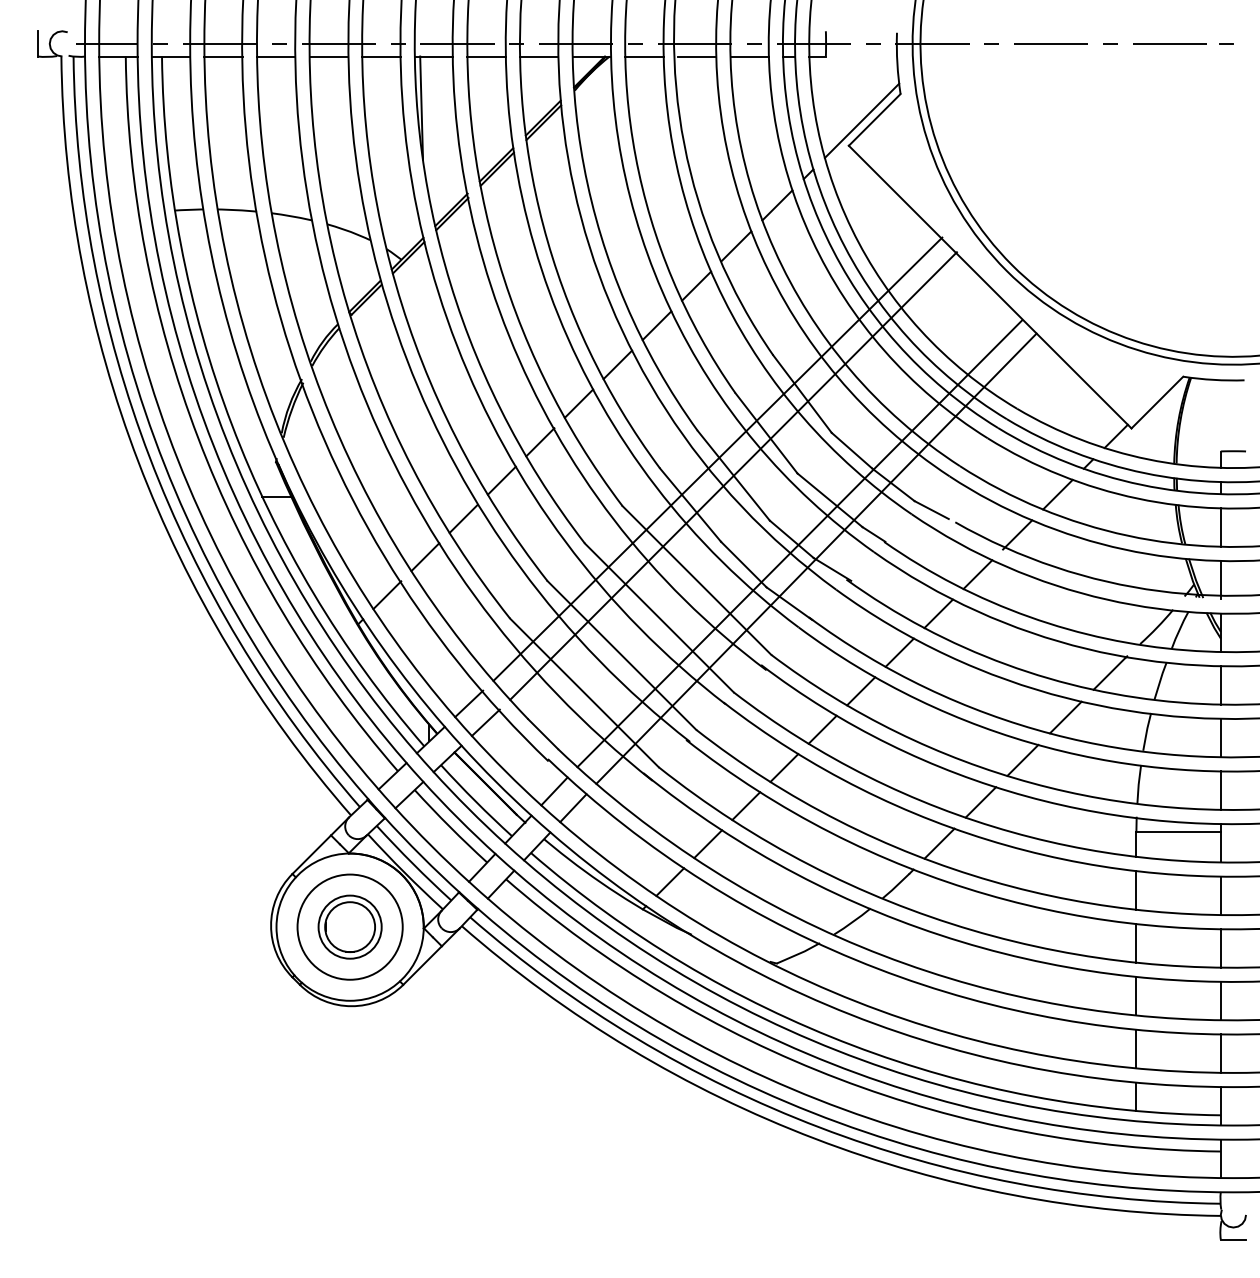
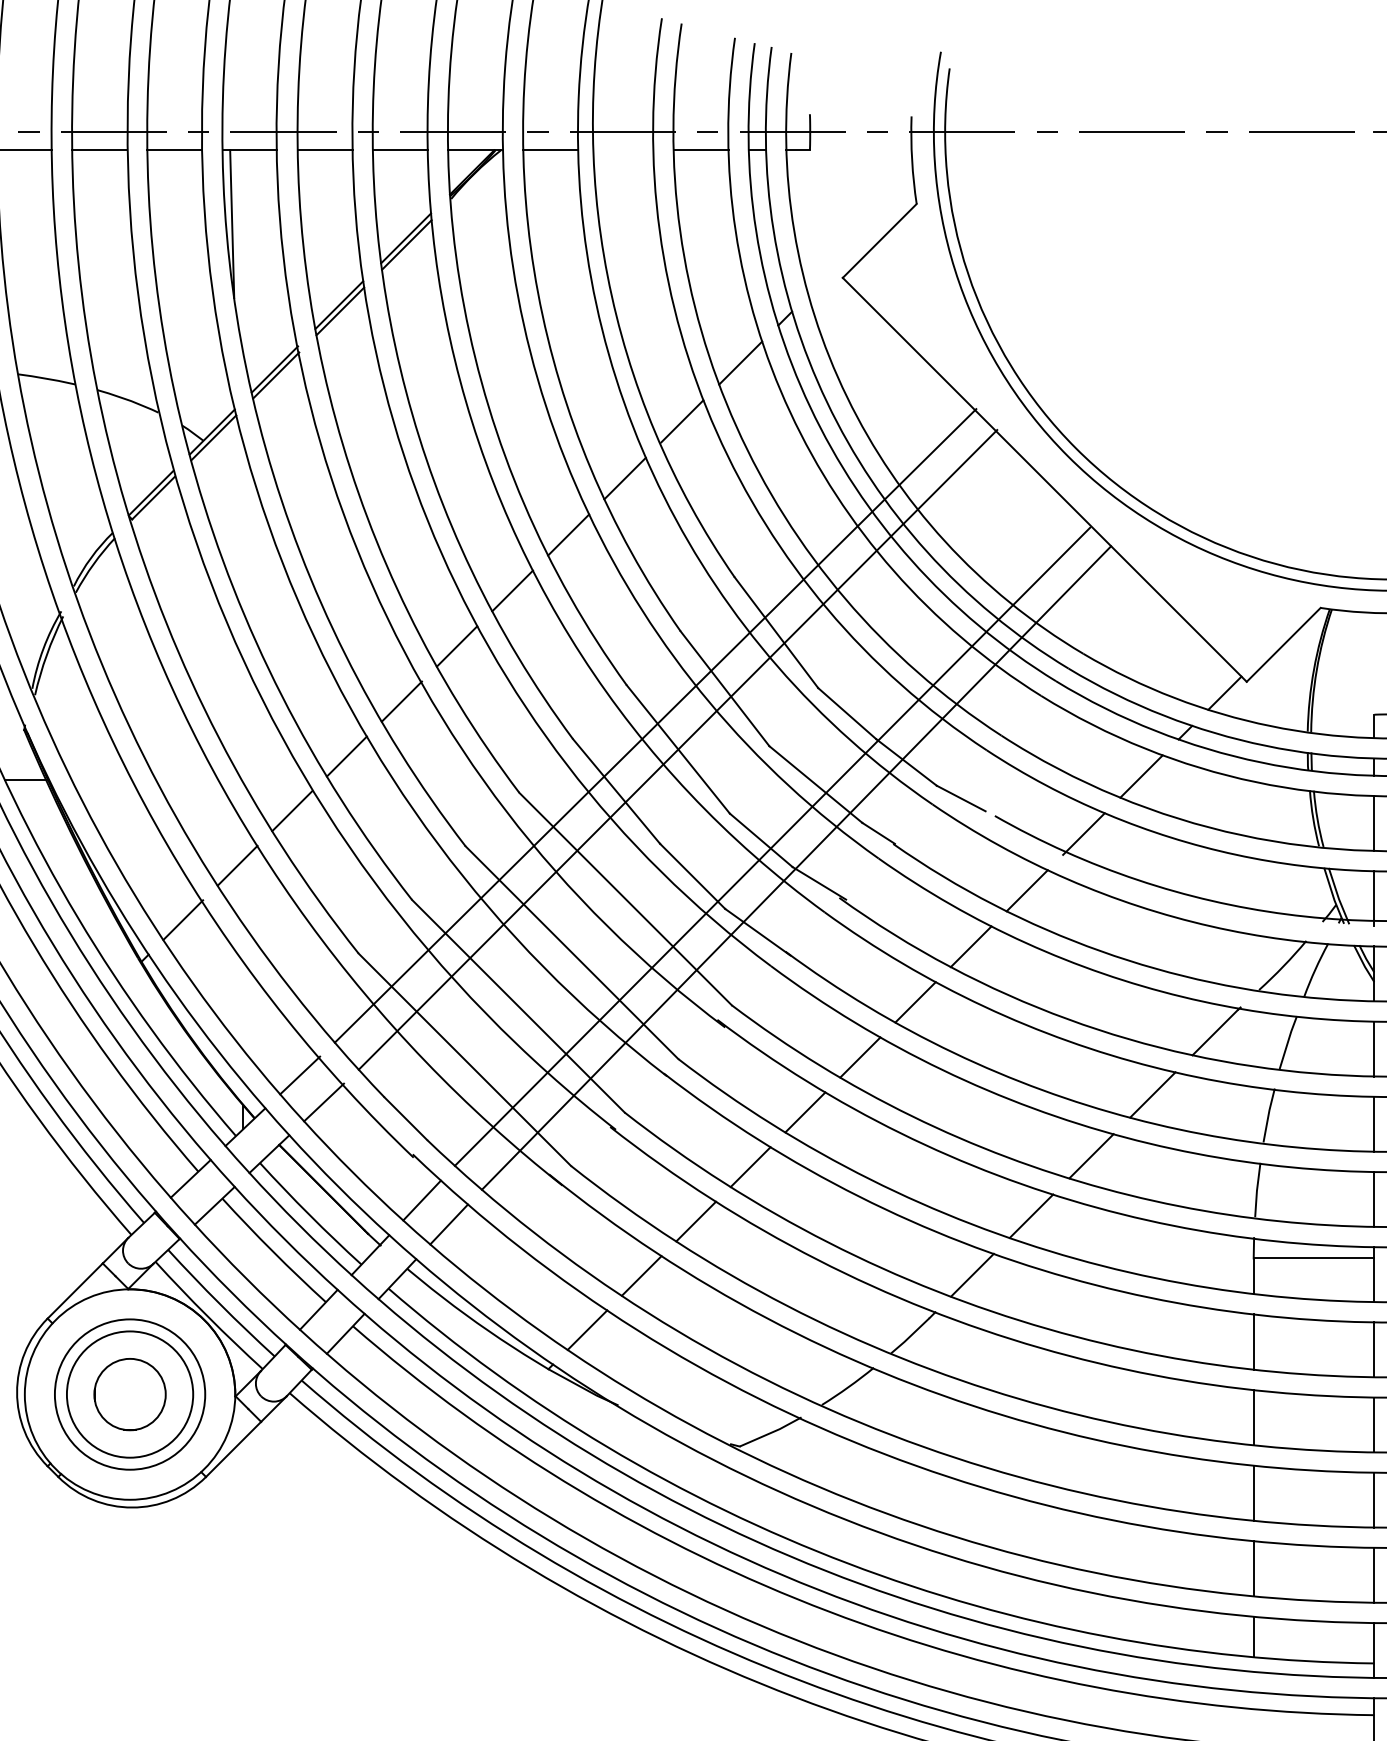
line: (696, 56) -> (625, 150), removed
line: (861, 120) -> (860, 241), removed
circle: (349, 926) -> (129, 1393), size x1.4

